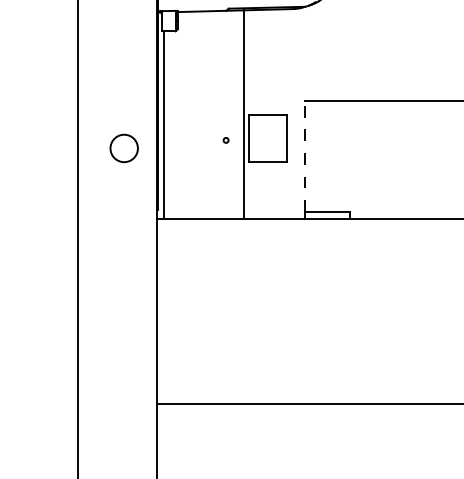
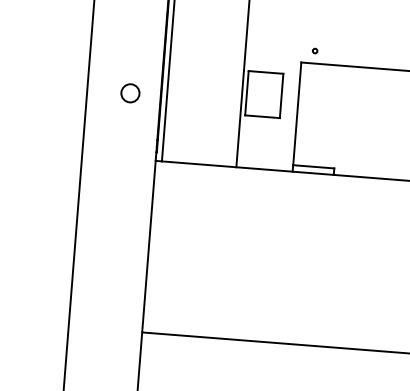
circle: (225, 140) -> (314, 51), moved
circle: (123, 148) -> (129, 93), size x0.71
line: (305, 156) -> (297, 113), dashed -> solid

